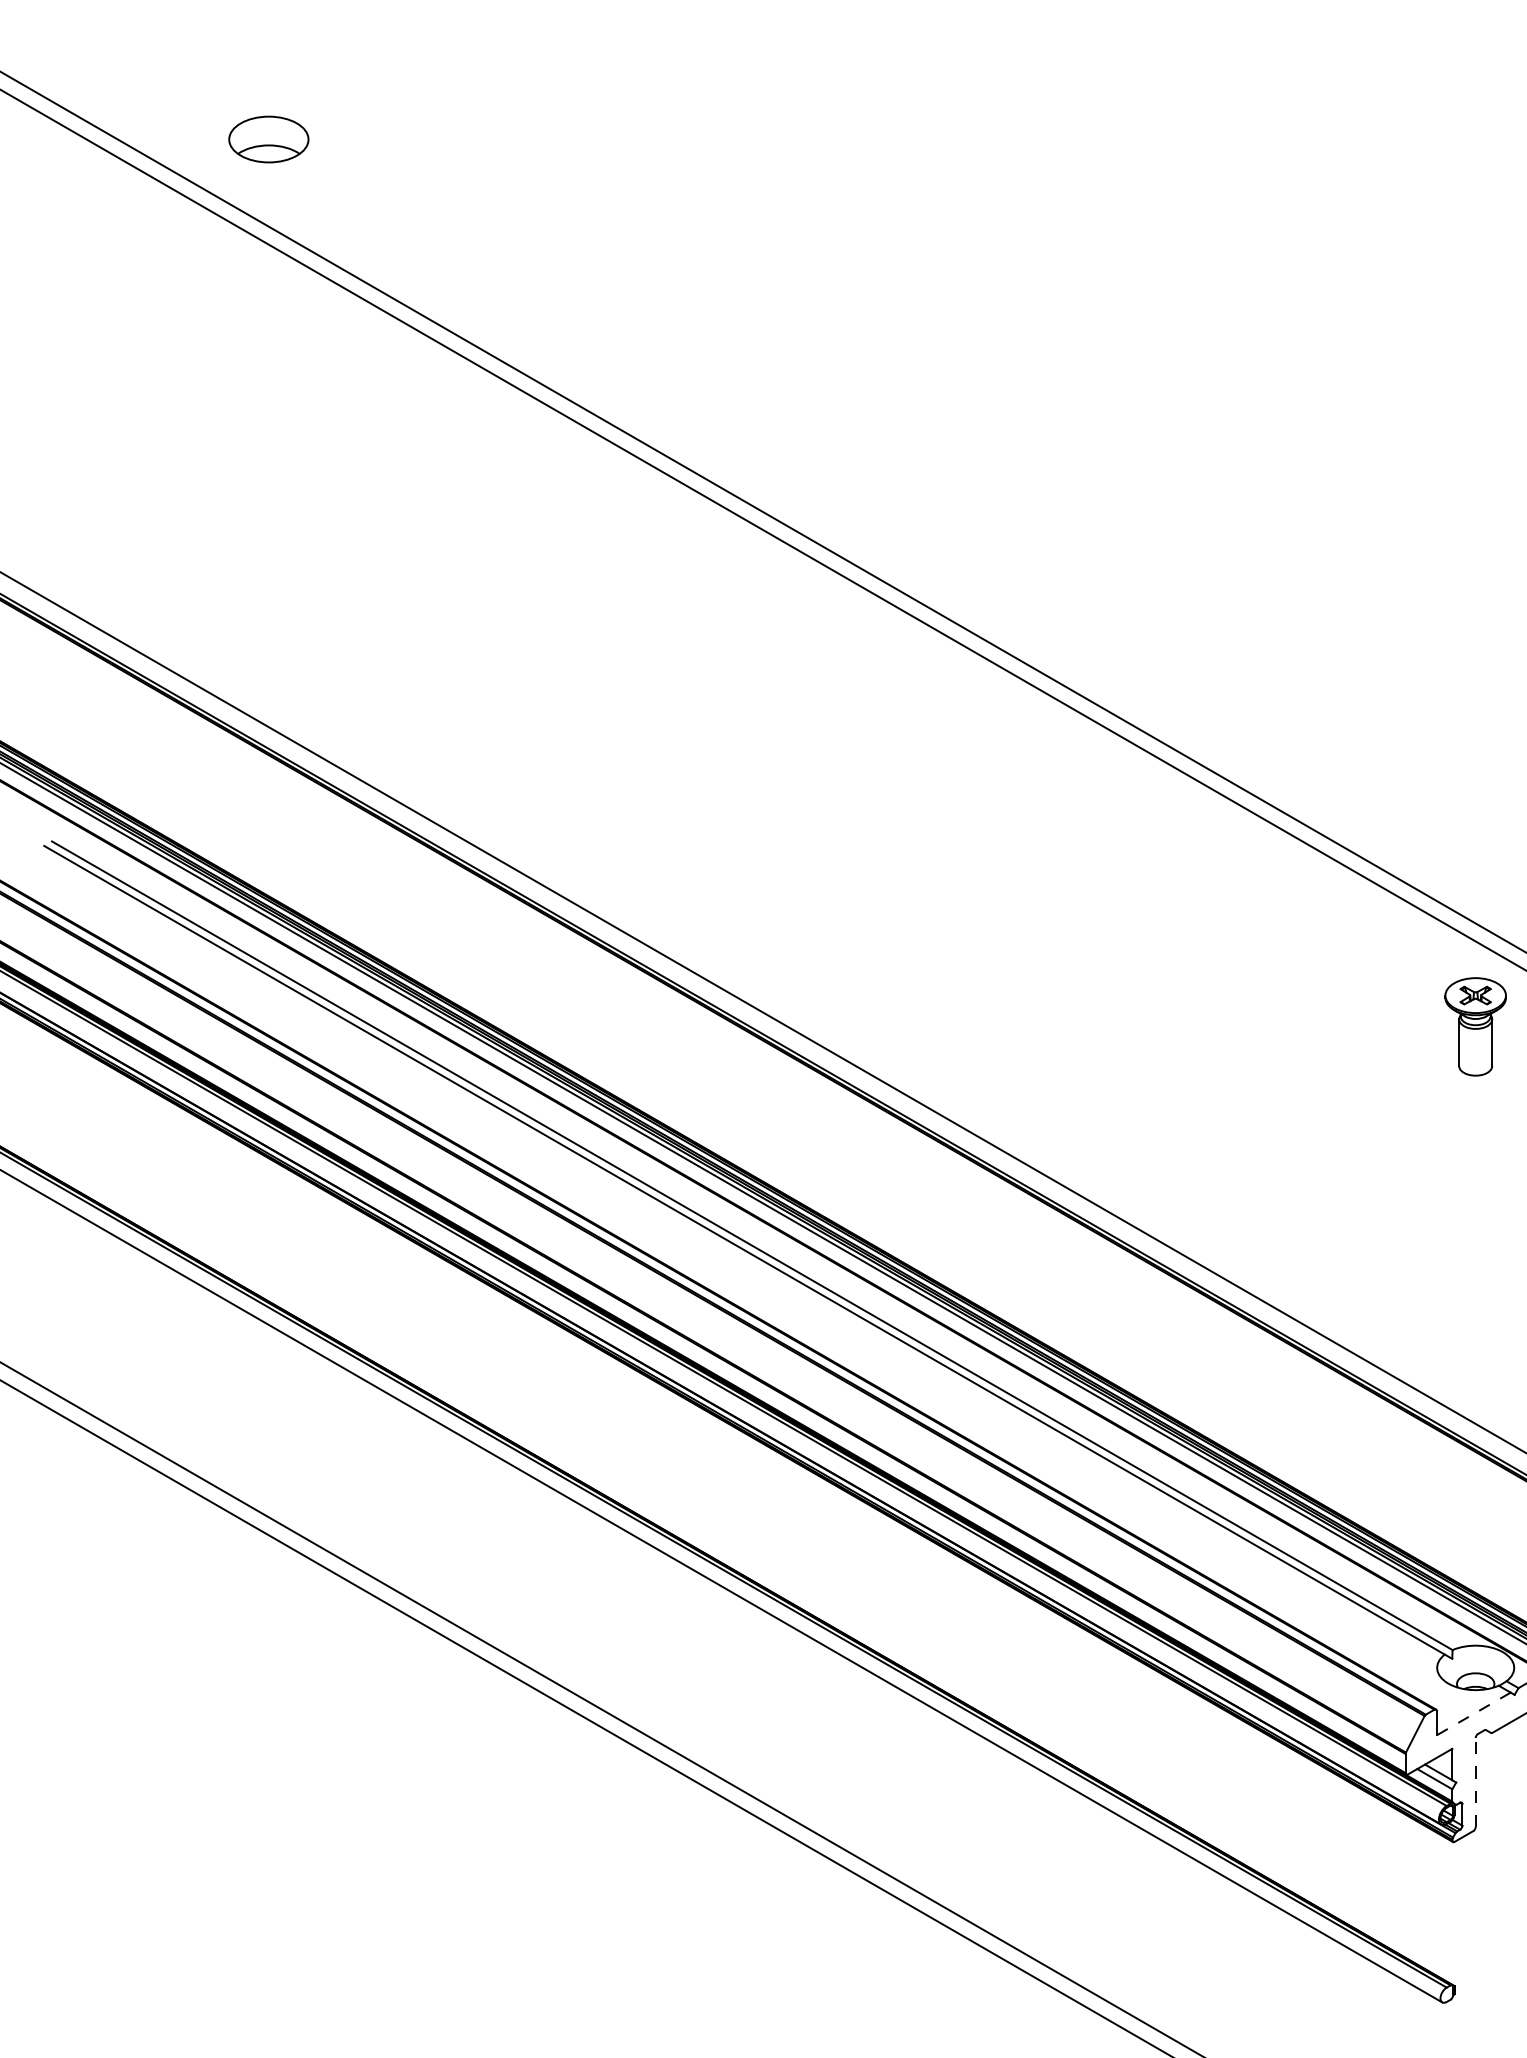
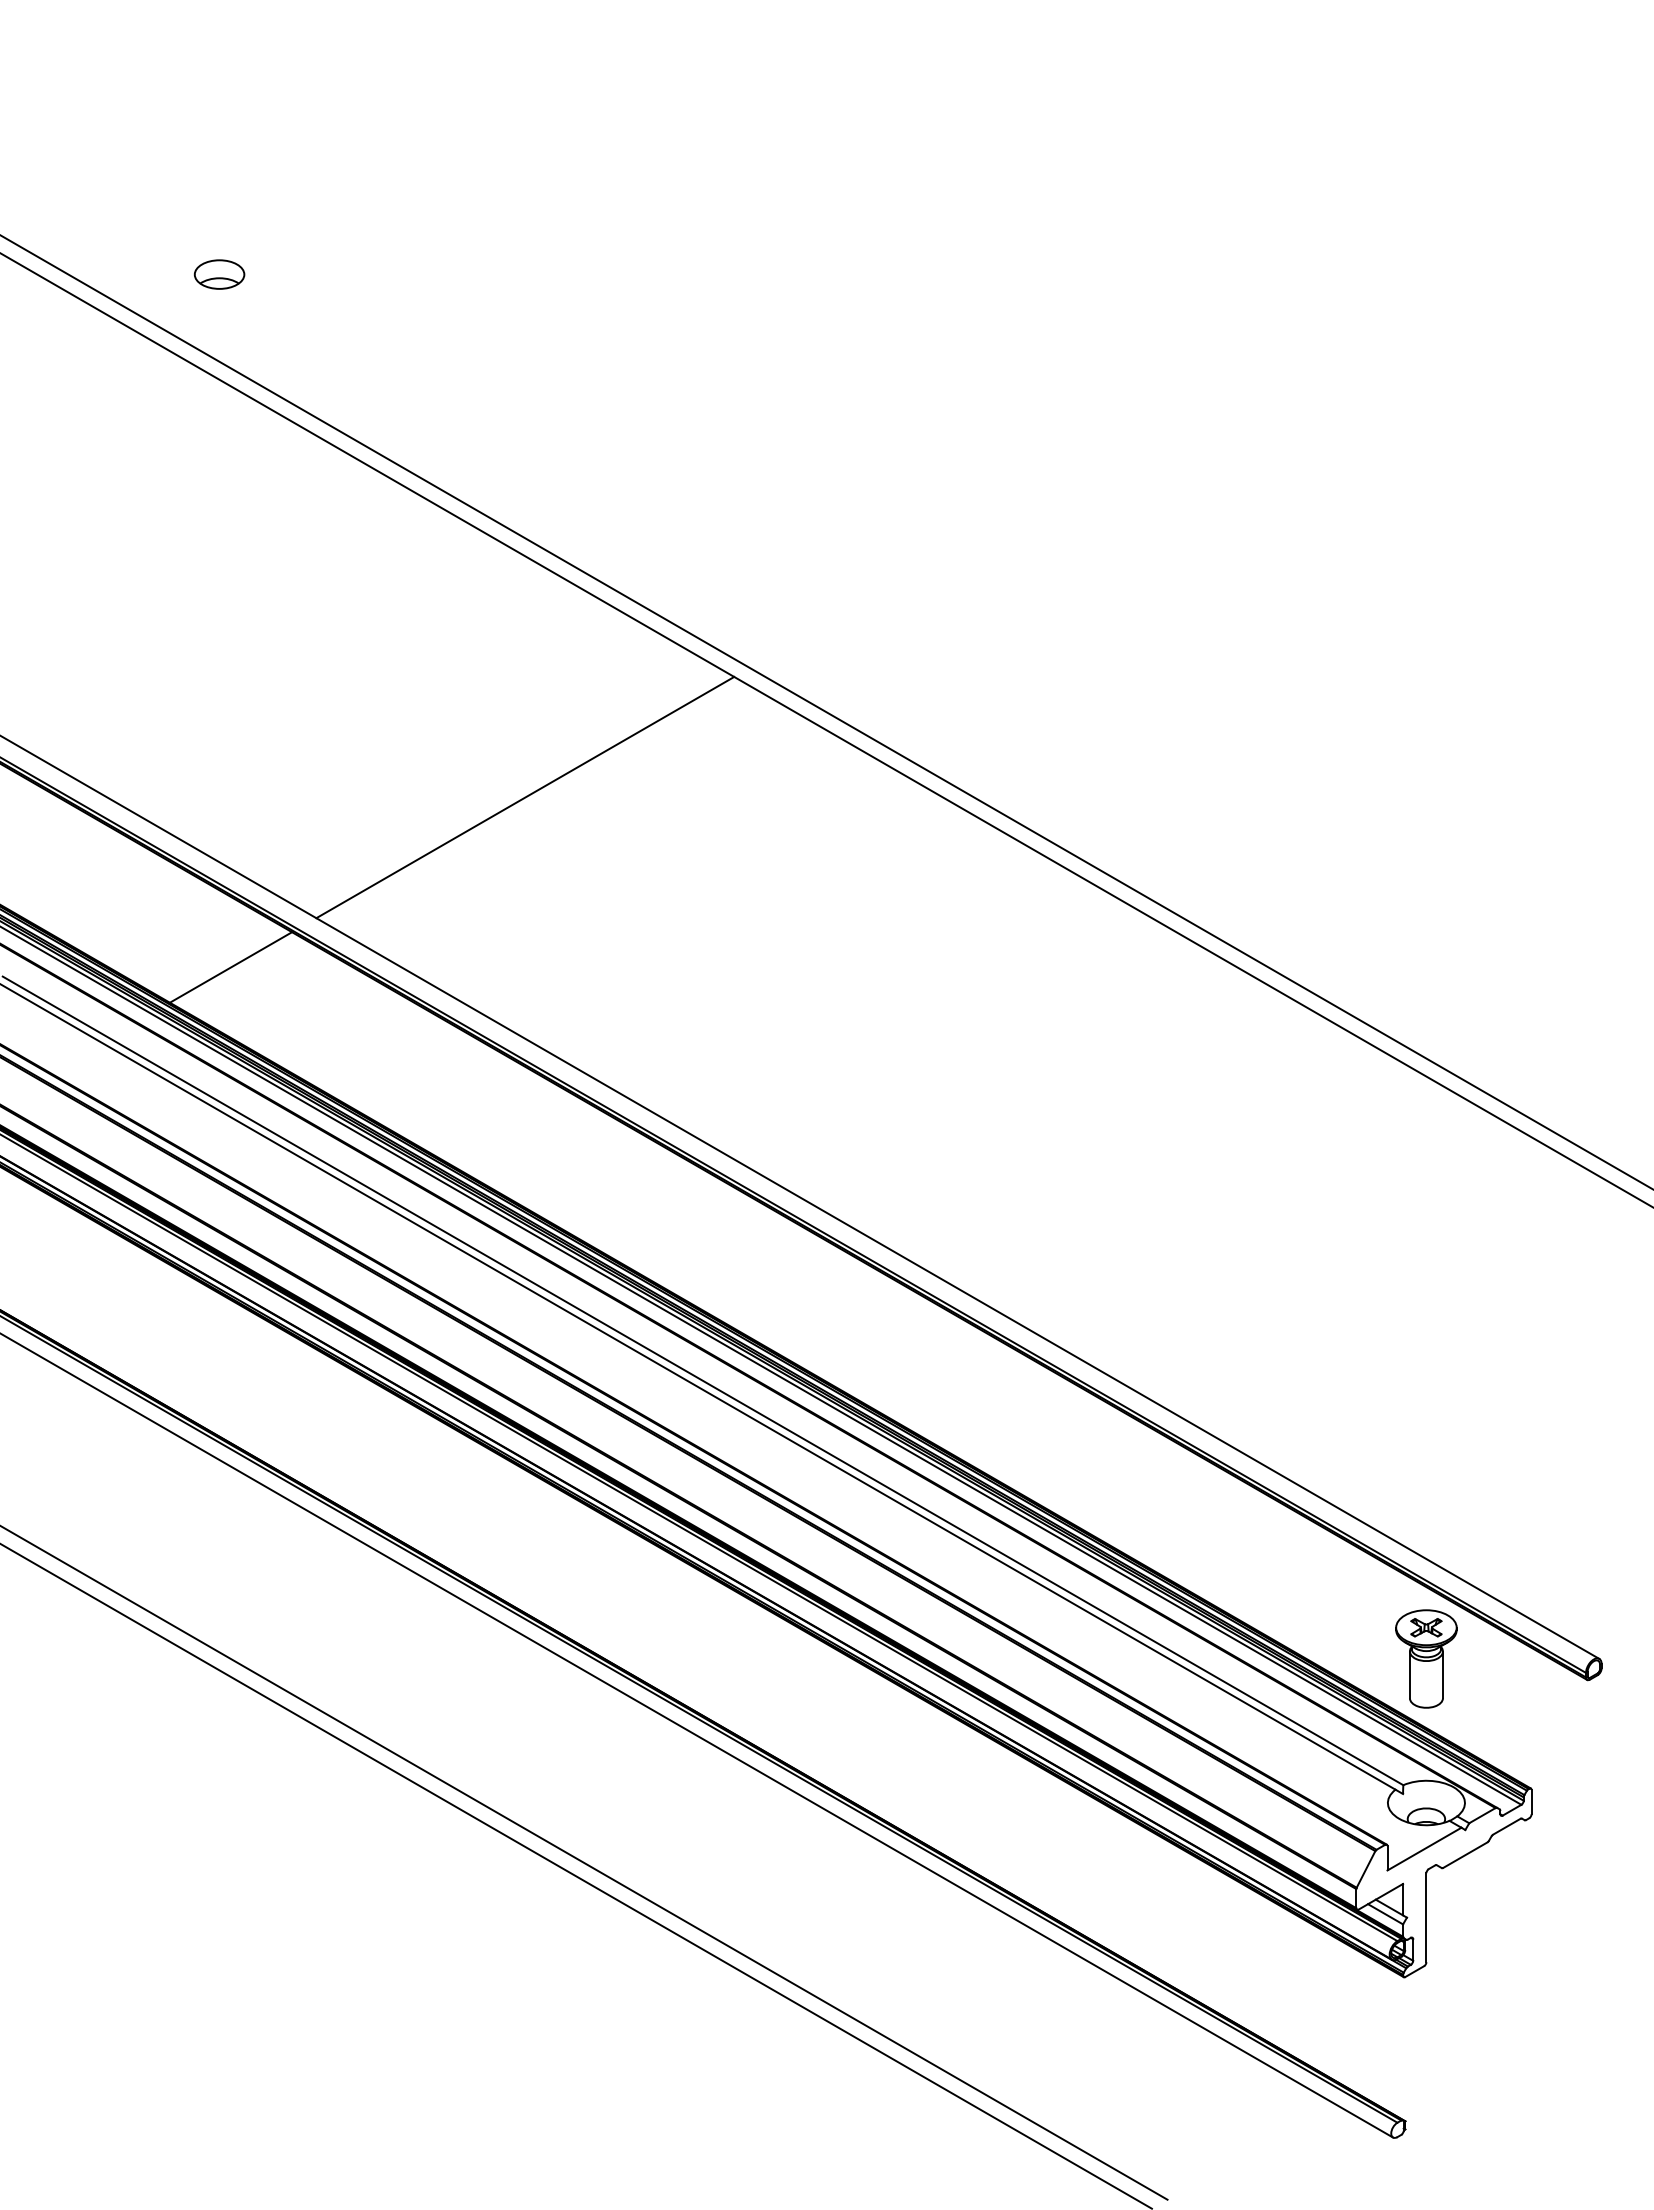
part: (268, 139) -> (219, 274), size x0.62
line: (574, 662) -> (525, 797), added
line: (279, 832) -> (230, 967), added
part: (1475, 1026) -> (1426, 1658), moved
line: (1473, 1714) -> (1424, 1849), dashed -> solid
line: (1475, 1782) -> (1426, 1917), dashed -> solid

